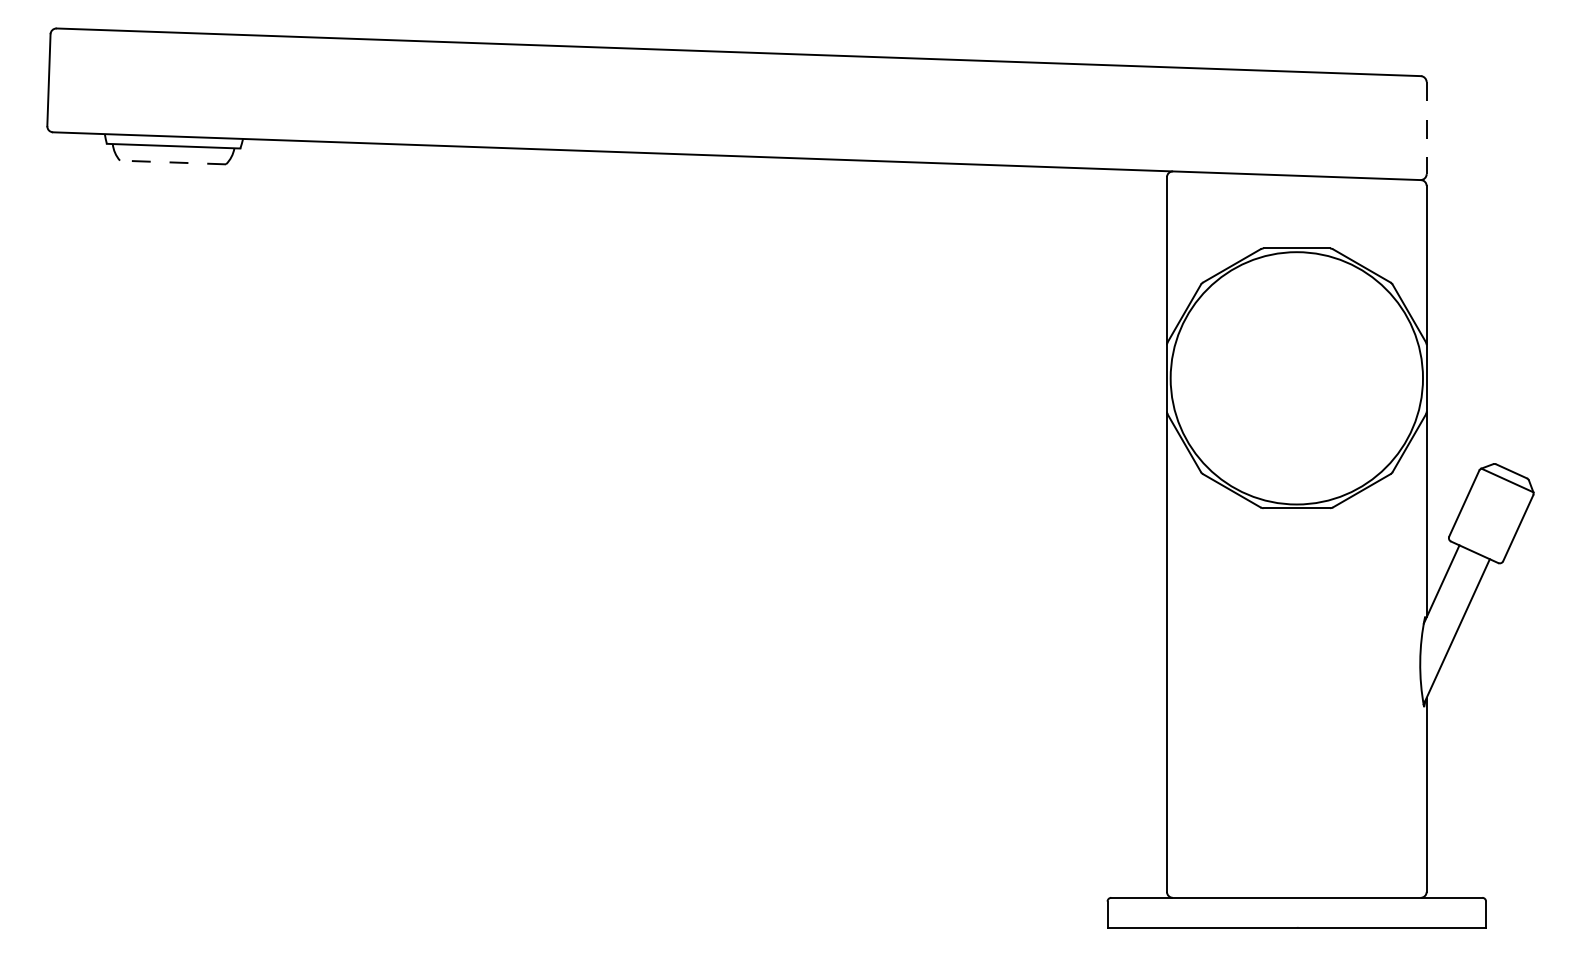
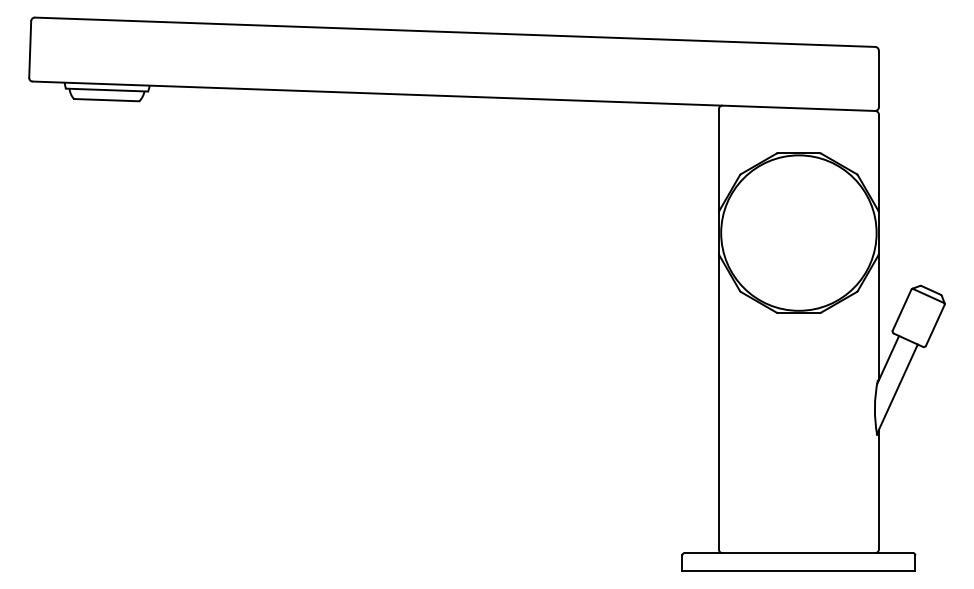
line: (1426, 128) -> (878, 79), dashed -> solid
line: (172, 163) -> (106, 100), dashed -> solid

